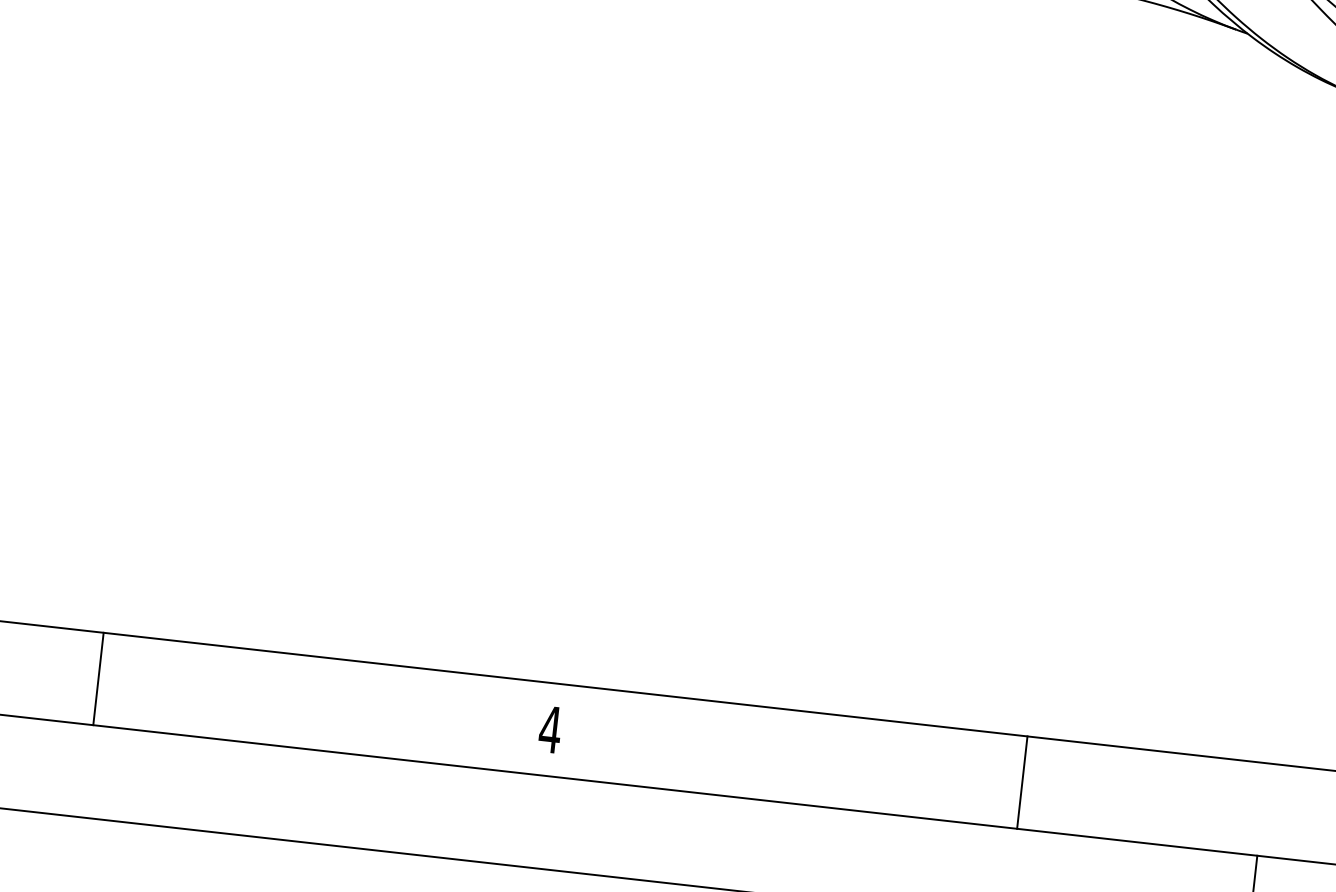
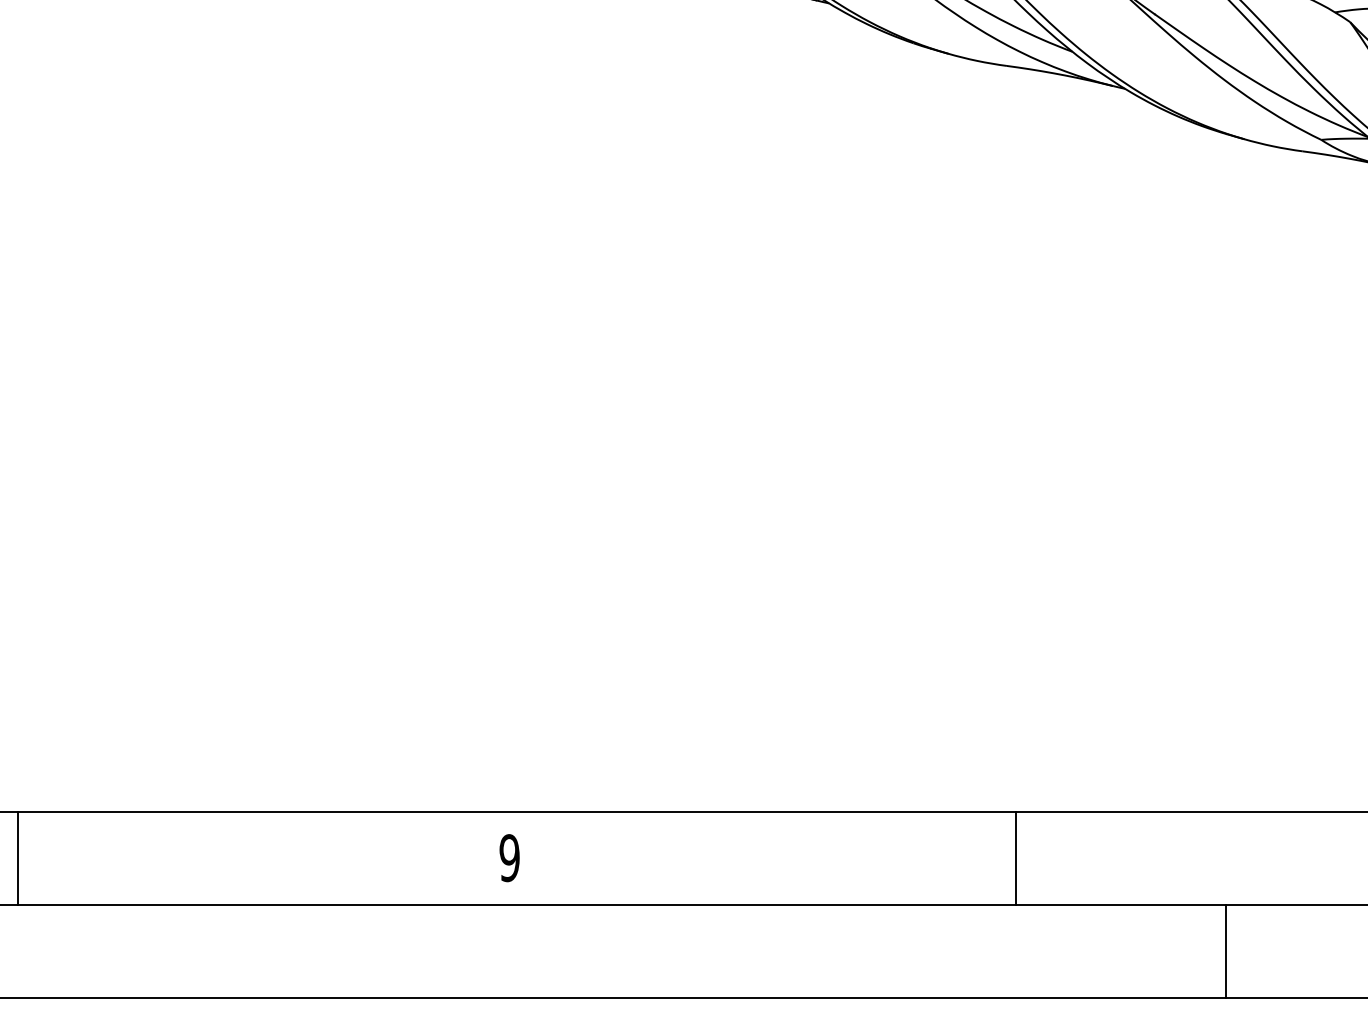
line: (98, 678) -> (17, 857), moved
text: (550, 730) -> (509, 858), 4 -> 9
line: (1022, 781) -> (1015, 857), moved

